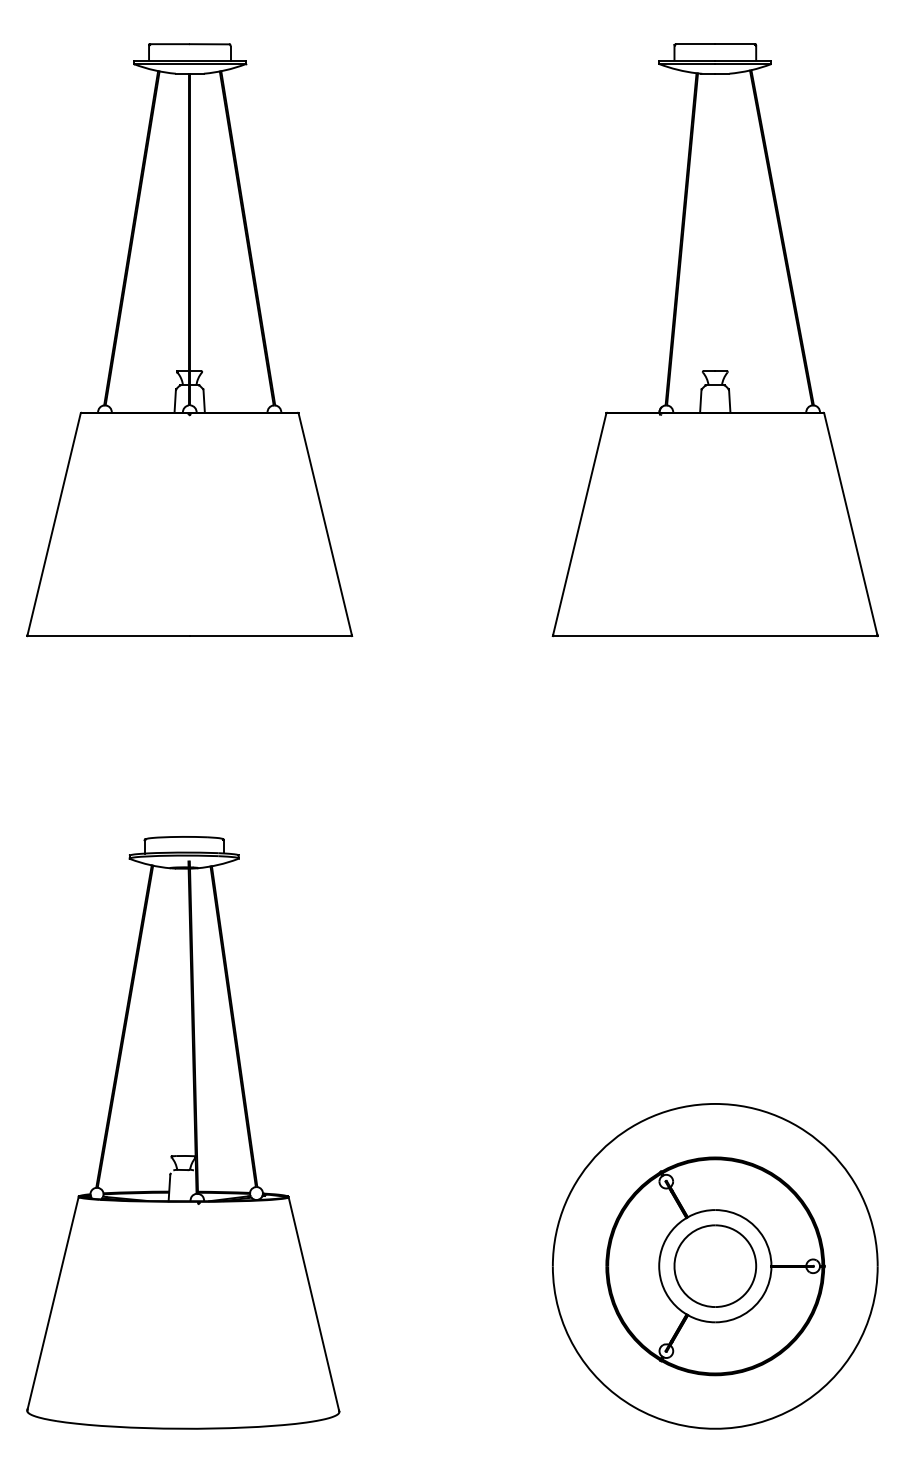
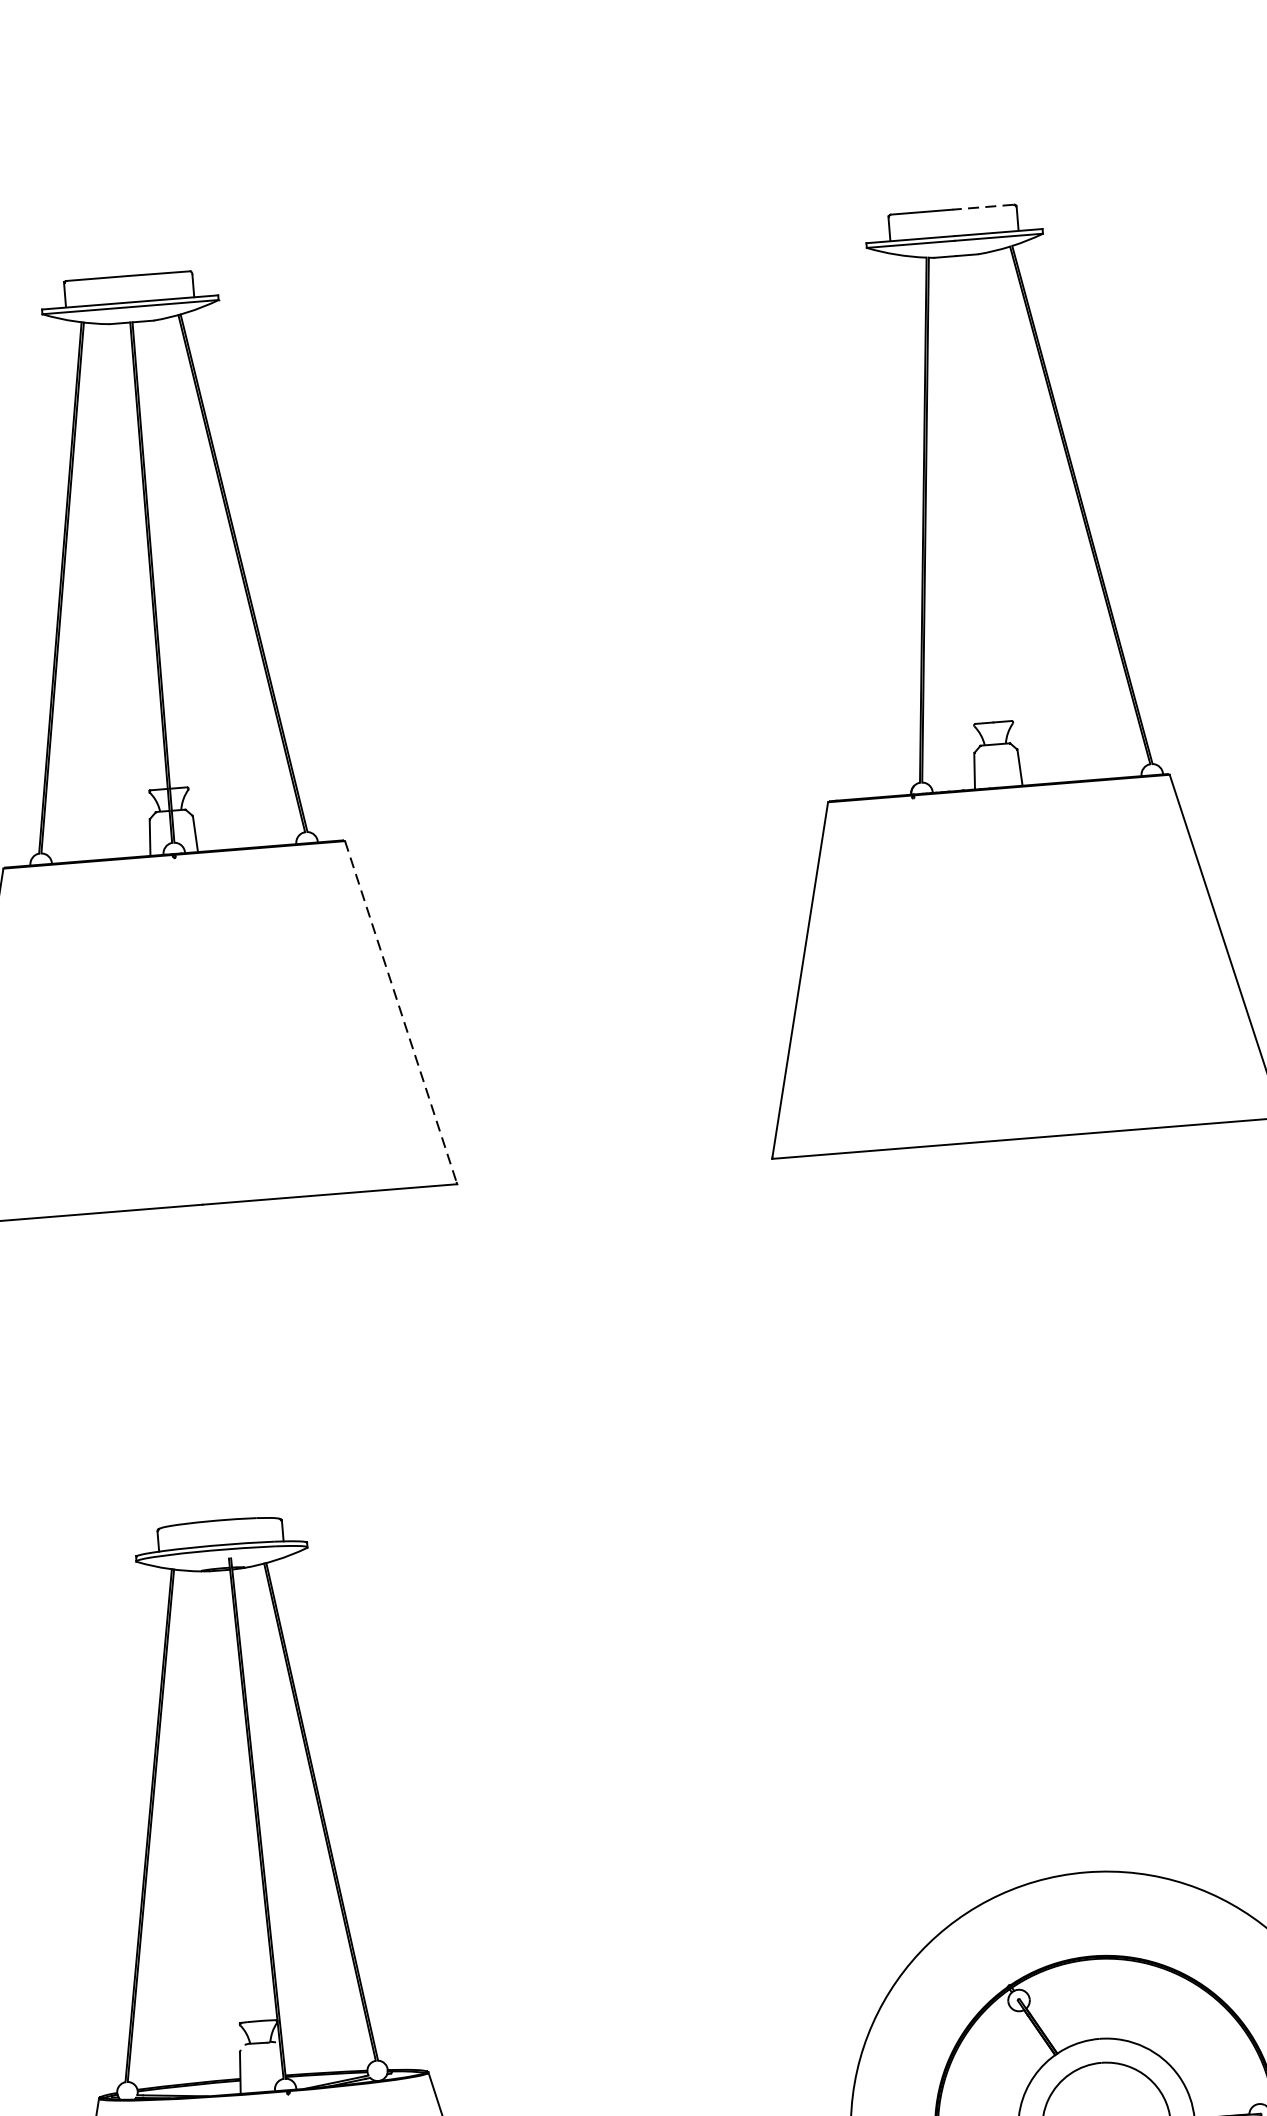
line: (734, 44) -> (982, 207), solid -> dashed
line: (325, 524) -> (401, 1012), solid -> dashed

